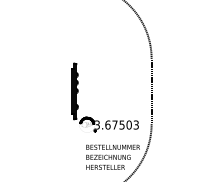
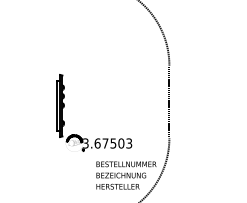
part: (107, 120) -> (97, 138), moved

